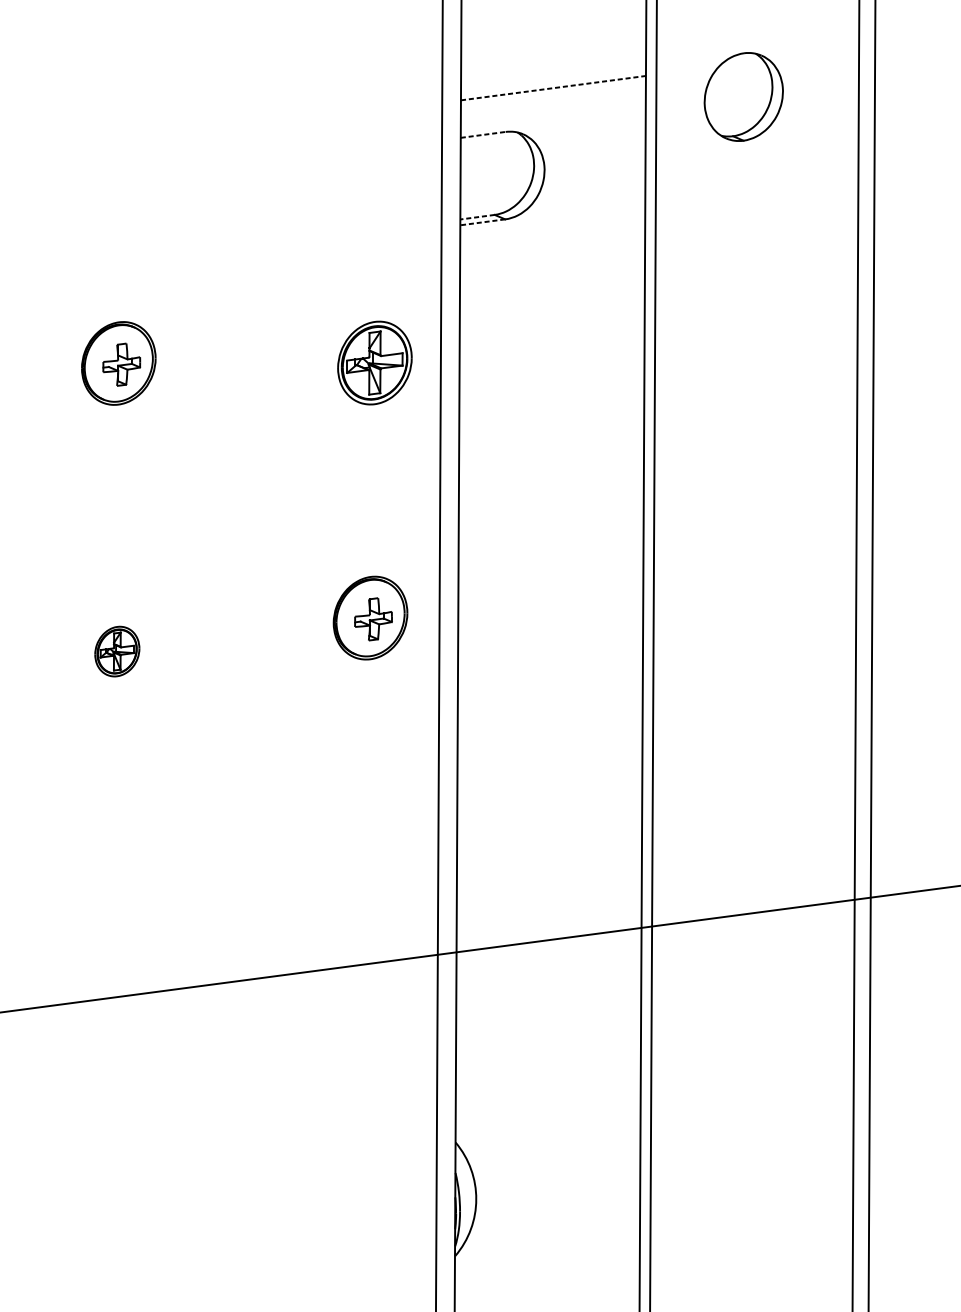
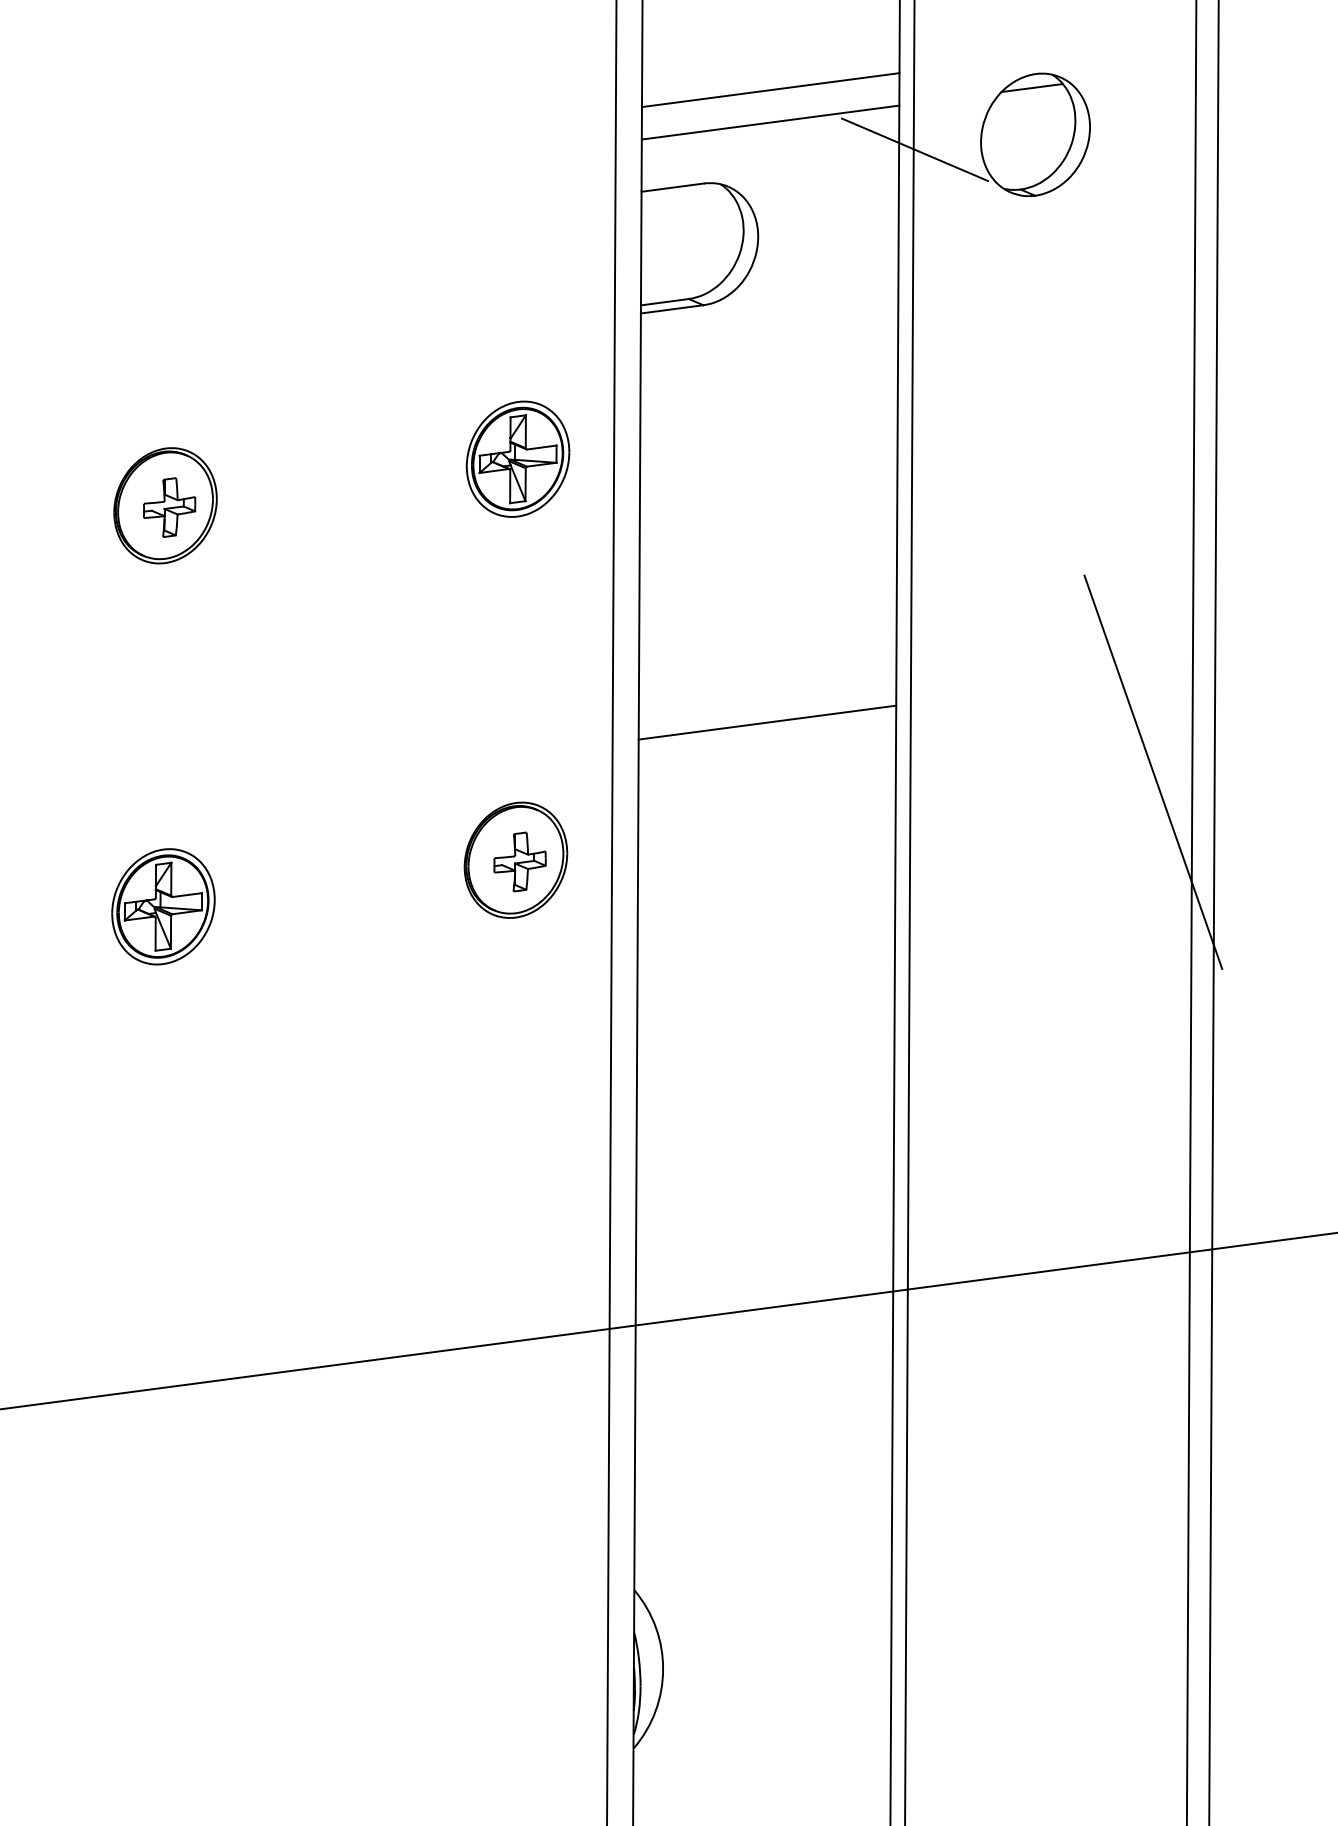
line: (740, 63) -> (1031, 88), added
line: (553, 65) -> (770, 90), added
line: (553, 88) -> (770, 122), dashed -> solid
line: (656, 107) -> (914, 149), added
line: (483, 134) -> (673, 187), dashed -> solid
line: (477, 217) -> (664, 302), dashed -> solid
line: (483, 222) -> (672, 309), dashed -> solid
part: (374, 362) -> (517, 458), moved
line: (551, 519) -> (767, 722), added
line: (828, 554) -> (1153, 771), added
part: (117, 651) -> (163, 906), size x1.67

